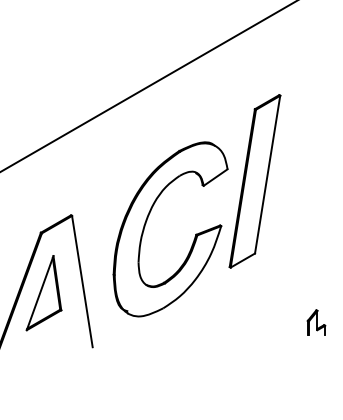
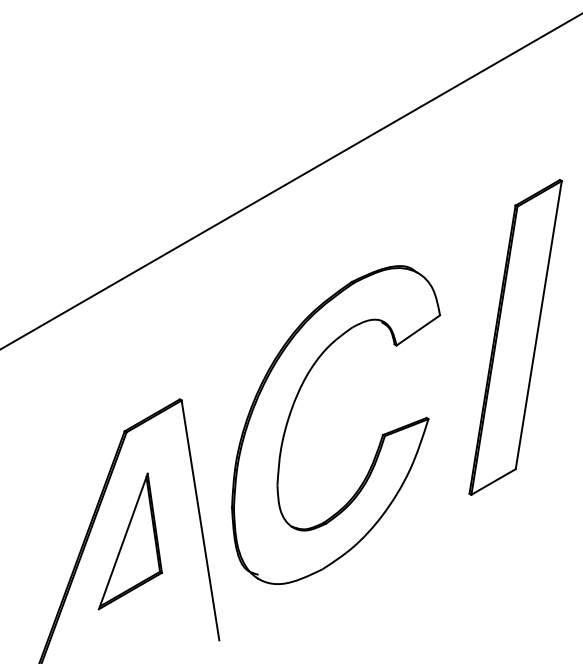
part: (148, 218) -> (295, 405), moved

